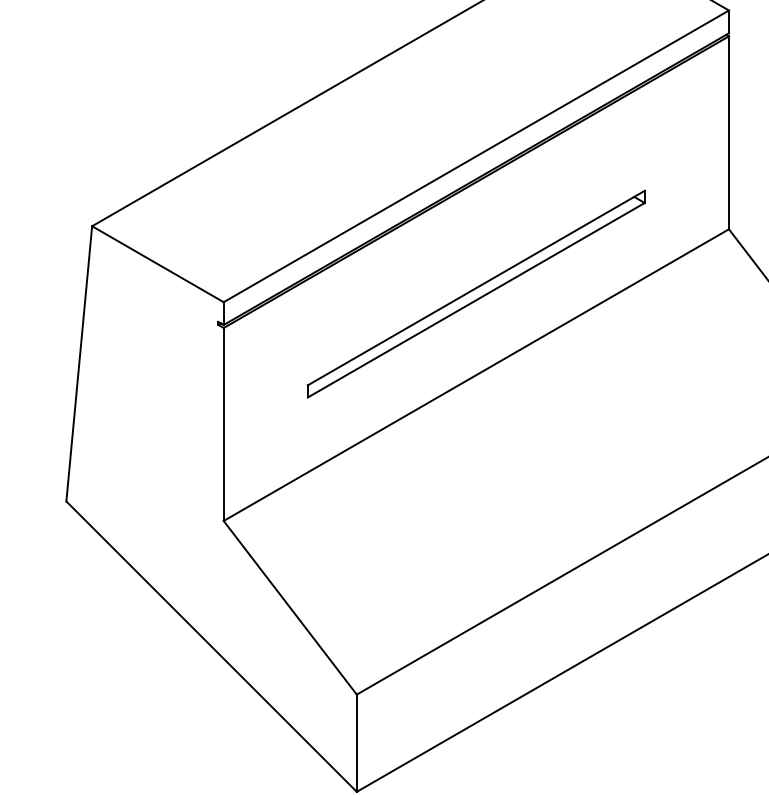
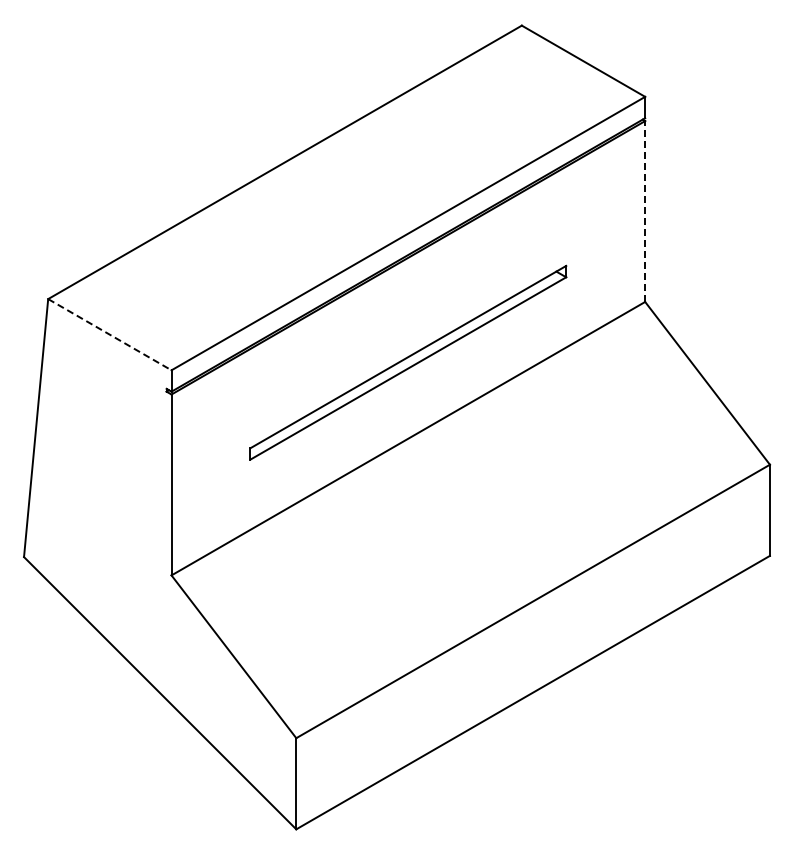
line: (729, 132) -> (645, 211), solid -> dashed
line: (158, 264) -> (110, 334), solid -> dashed

